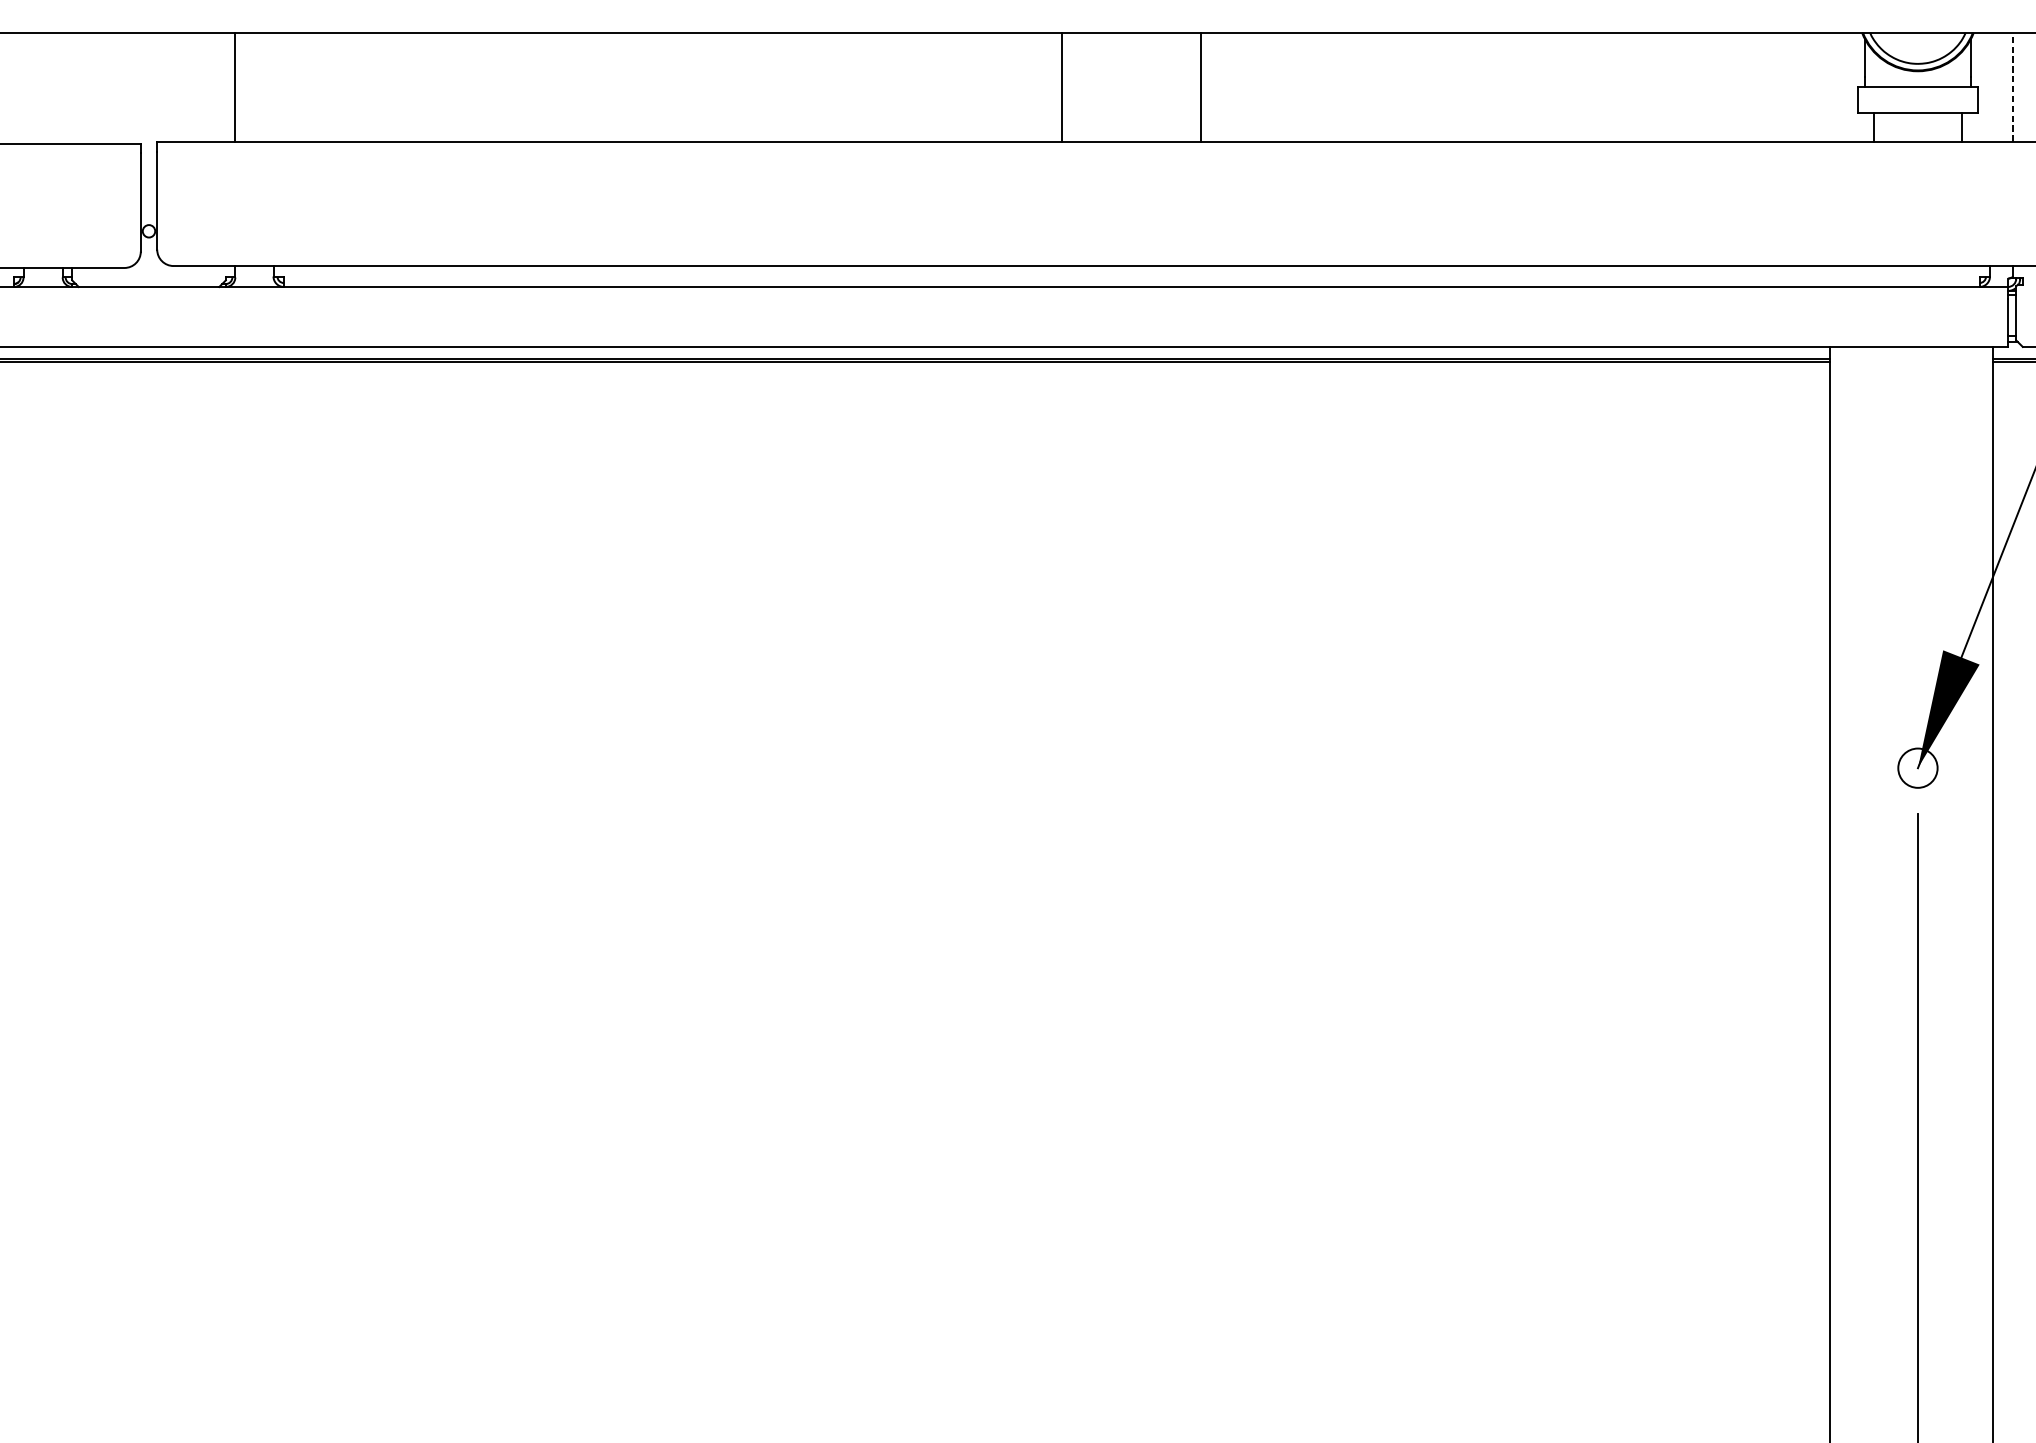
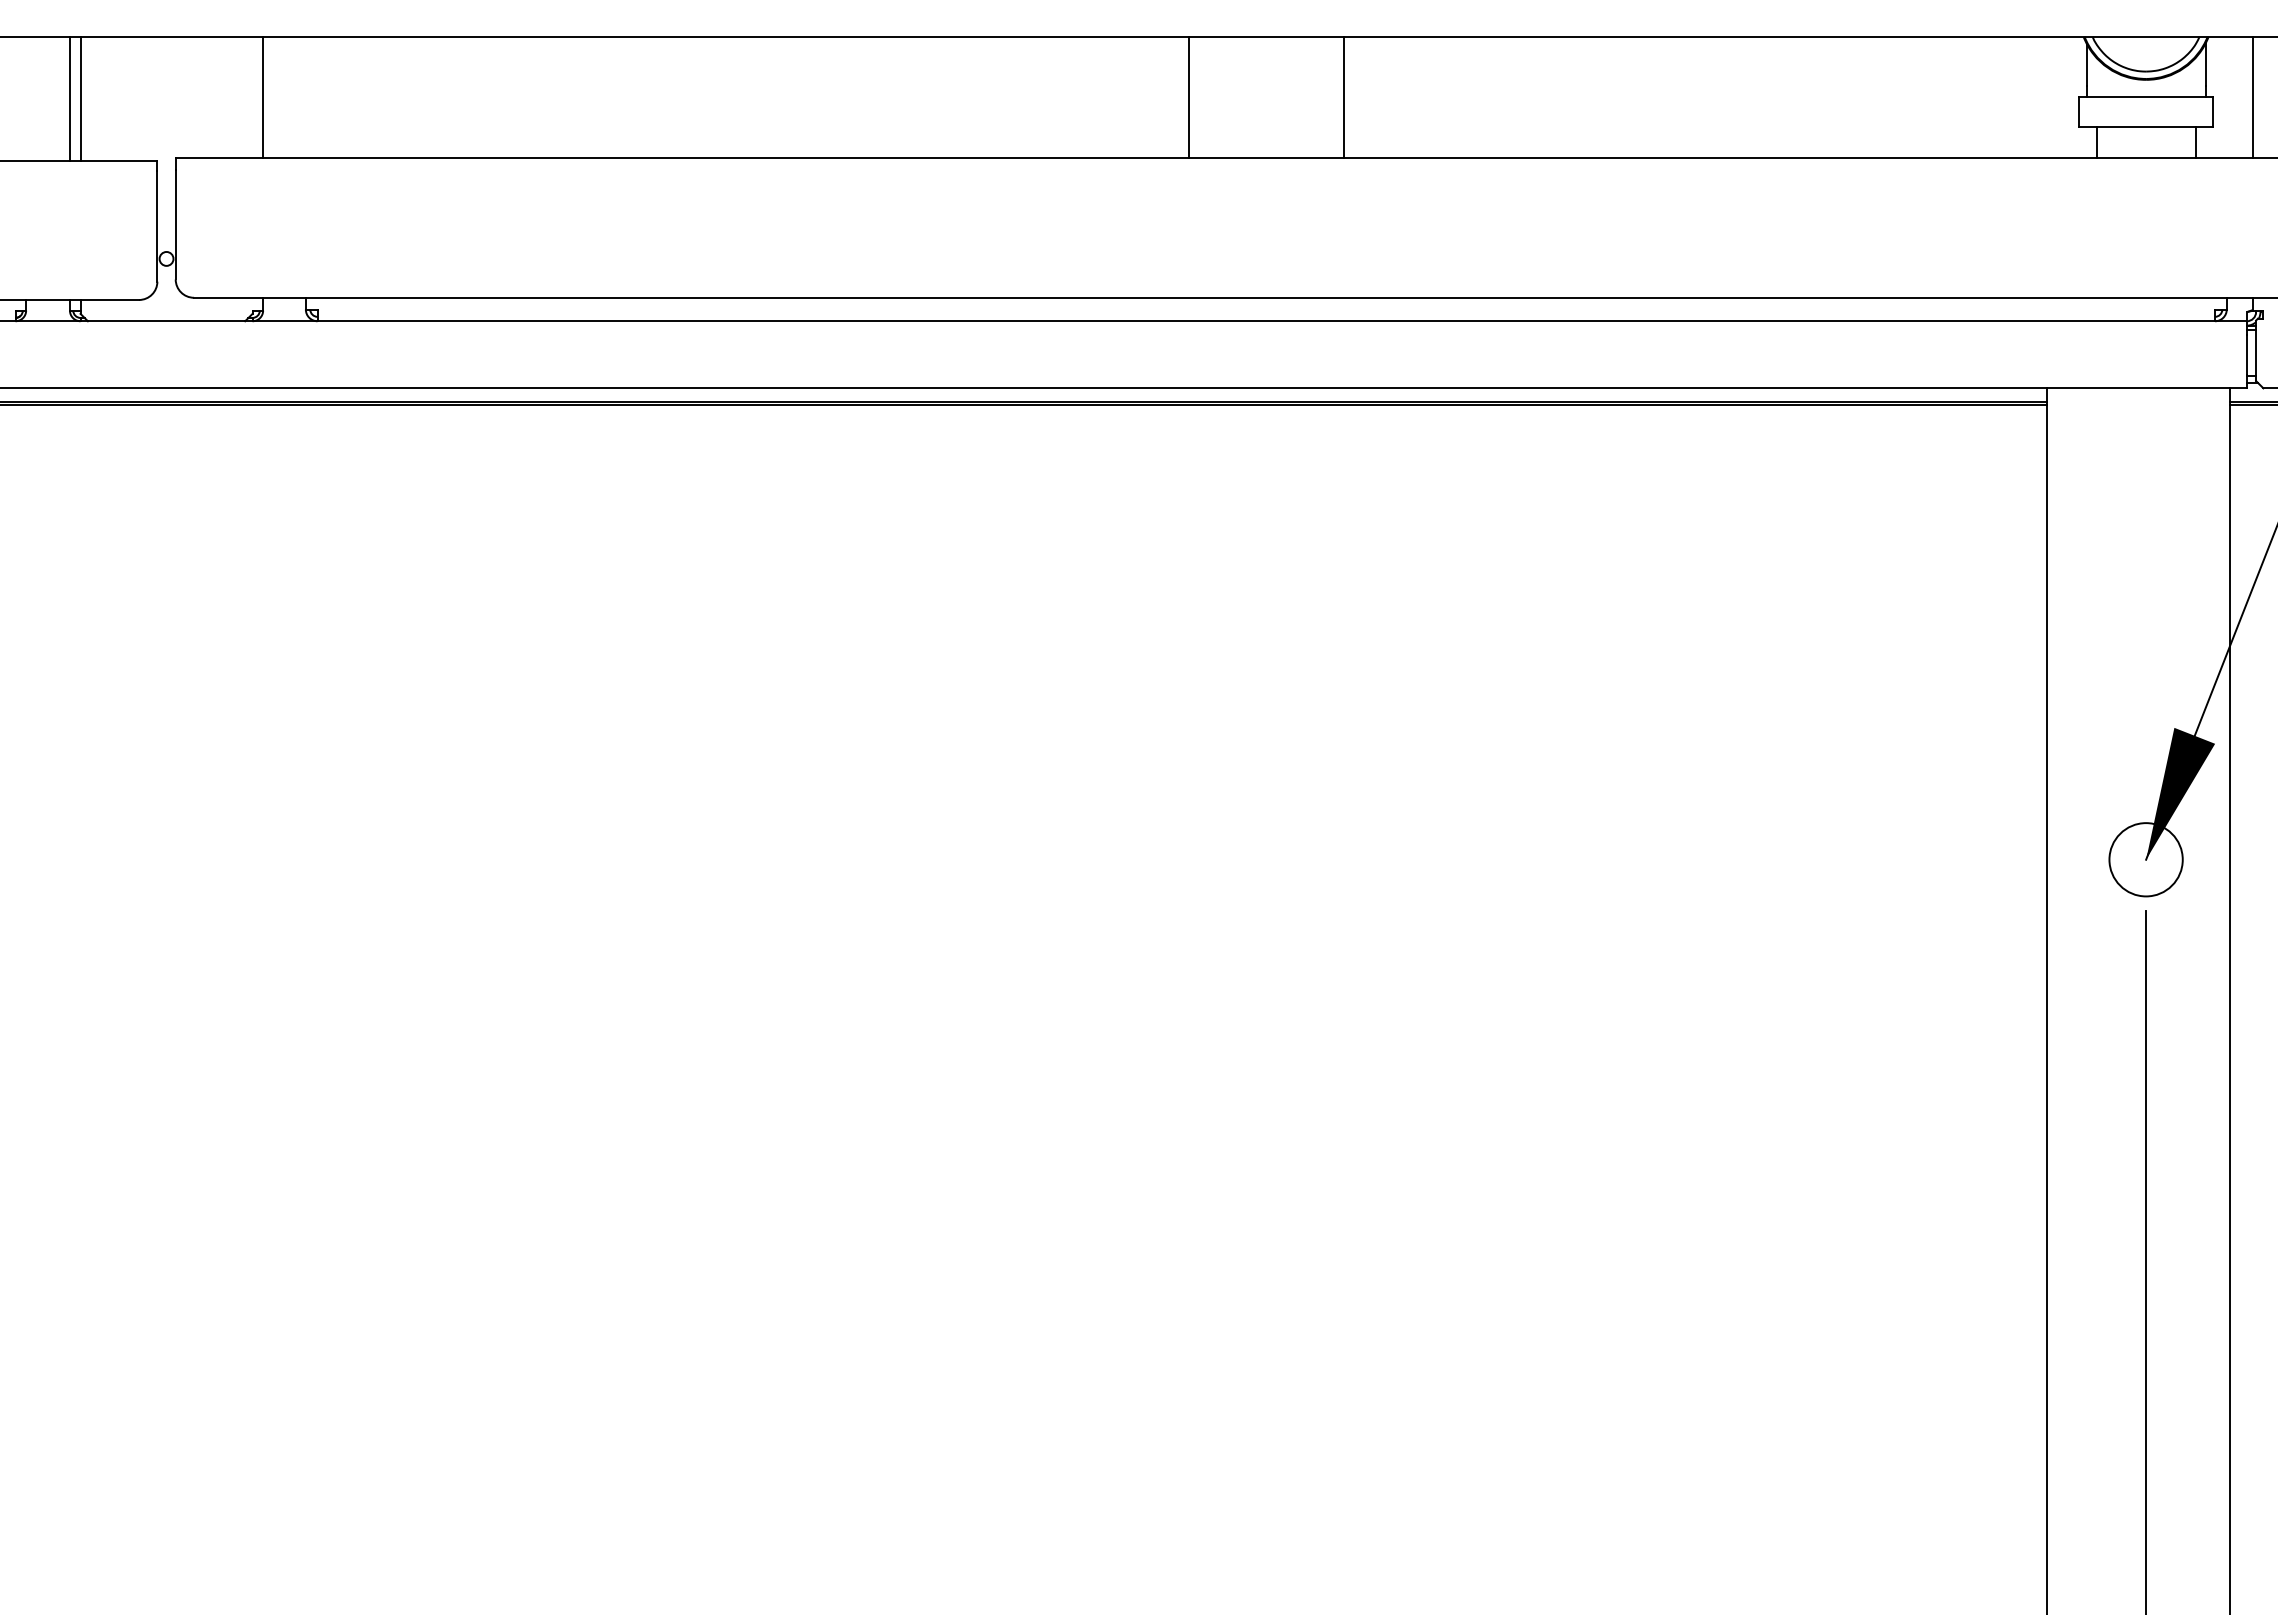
line: (62, 87) -> (69, 98), added
line: (72, 87) -> (80, 98), added
line: (2013, 87) -> (2252, 97), dashed -> solid
circle: (1917, 767) -> (2145, 859), size x1.67

